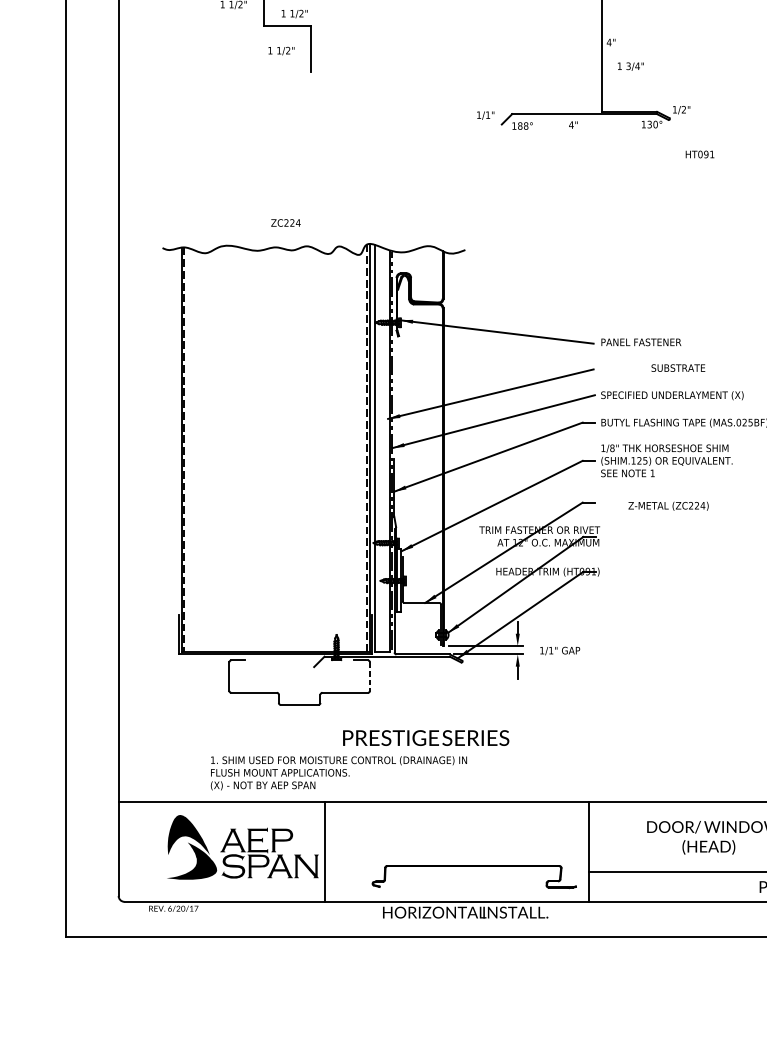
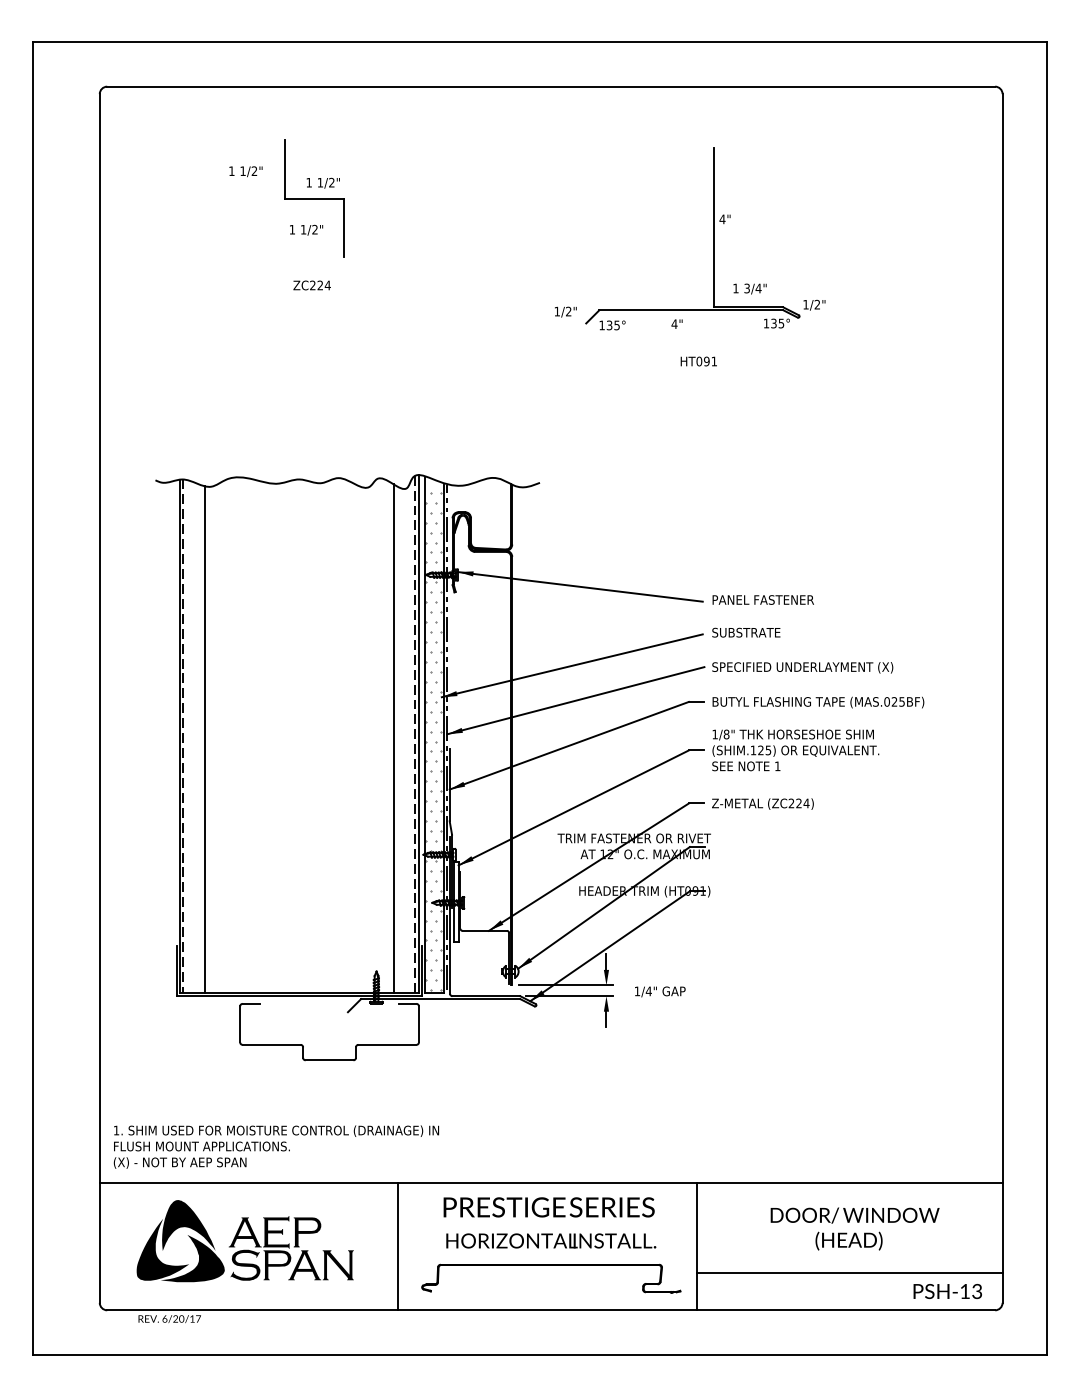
text: (630, 66) -> (749, 288), moved
text: (487, 115) -> (568, 311), 1/1" -> 1/2"
text: (655, 124) -> (781, 323), 130° -> 135°
text: (522, 126) -> (612, 325), 188° -> 135°
text: (699, 154) -> (698, 361), moved
text: (285, 223) -> (311, 285), moved
text: (678, 367) -> (746, 632), moved
line: (350, 451) -> (393, 738), added
line: (201, 452) -> (204, 739), added
hatch: (381, 453) -> (433, 741), added
text: (668, 505) -> (762, 803), moved
text: (550, 650) -> (648, 991), 1/1" -> 1/4"
line: (369, 676) -> (418, 1024), dashed -> solid
text: (425, 738) -> (548, 1207), moved
text: (338, 772) -> (275, 1146), moved
line: (324, 851) -> (398, 1246), moved
fill: (168, 853) -> (162, 1249), added
text: (465, 912) -> (551, 1240), moved

